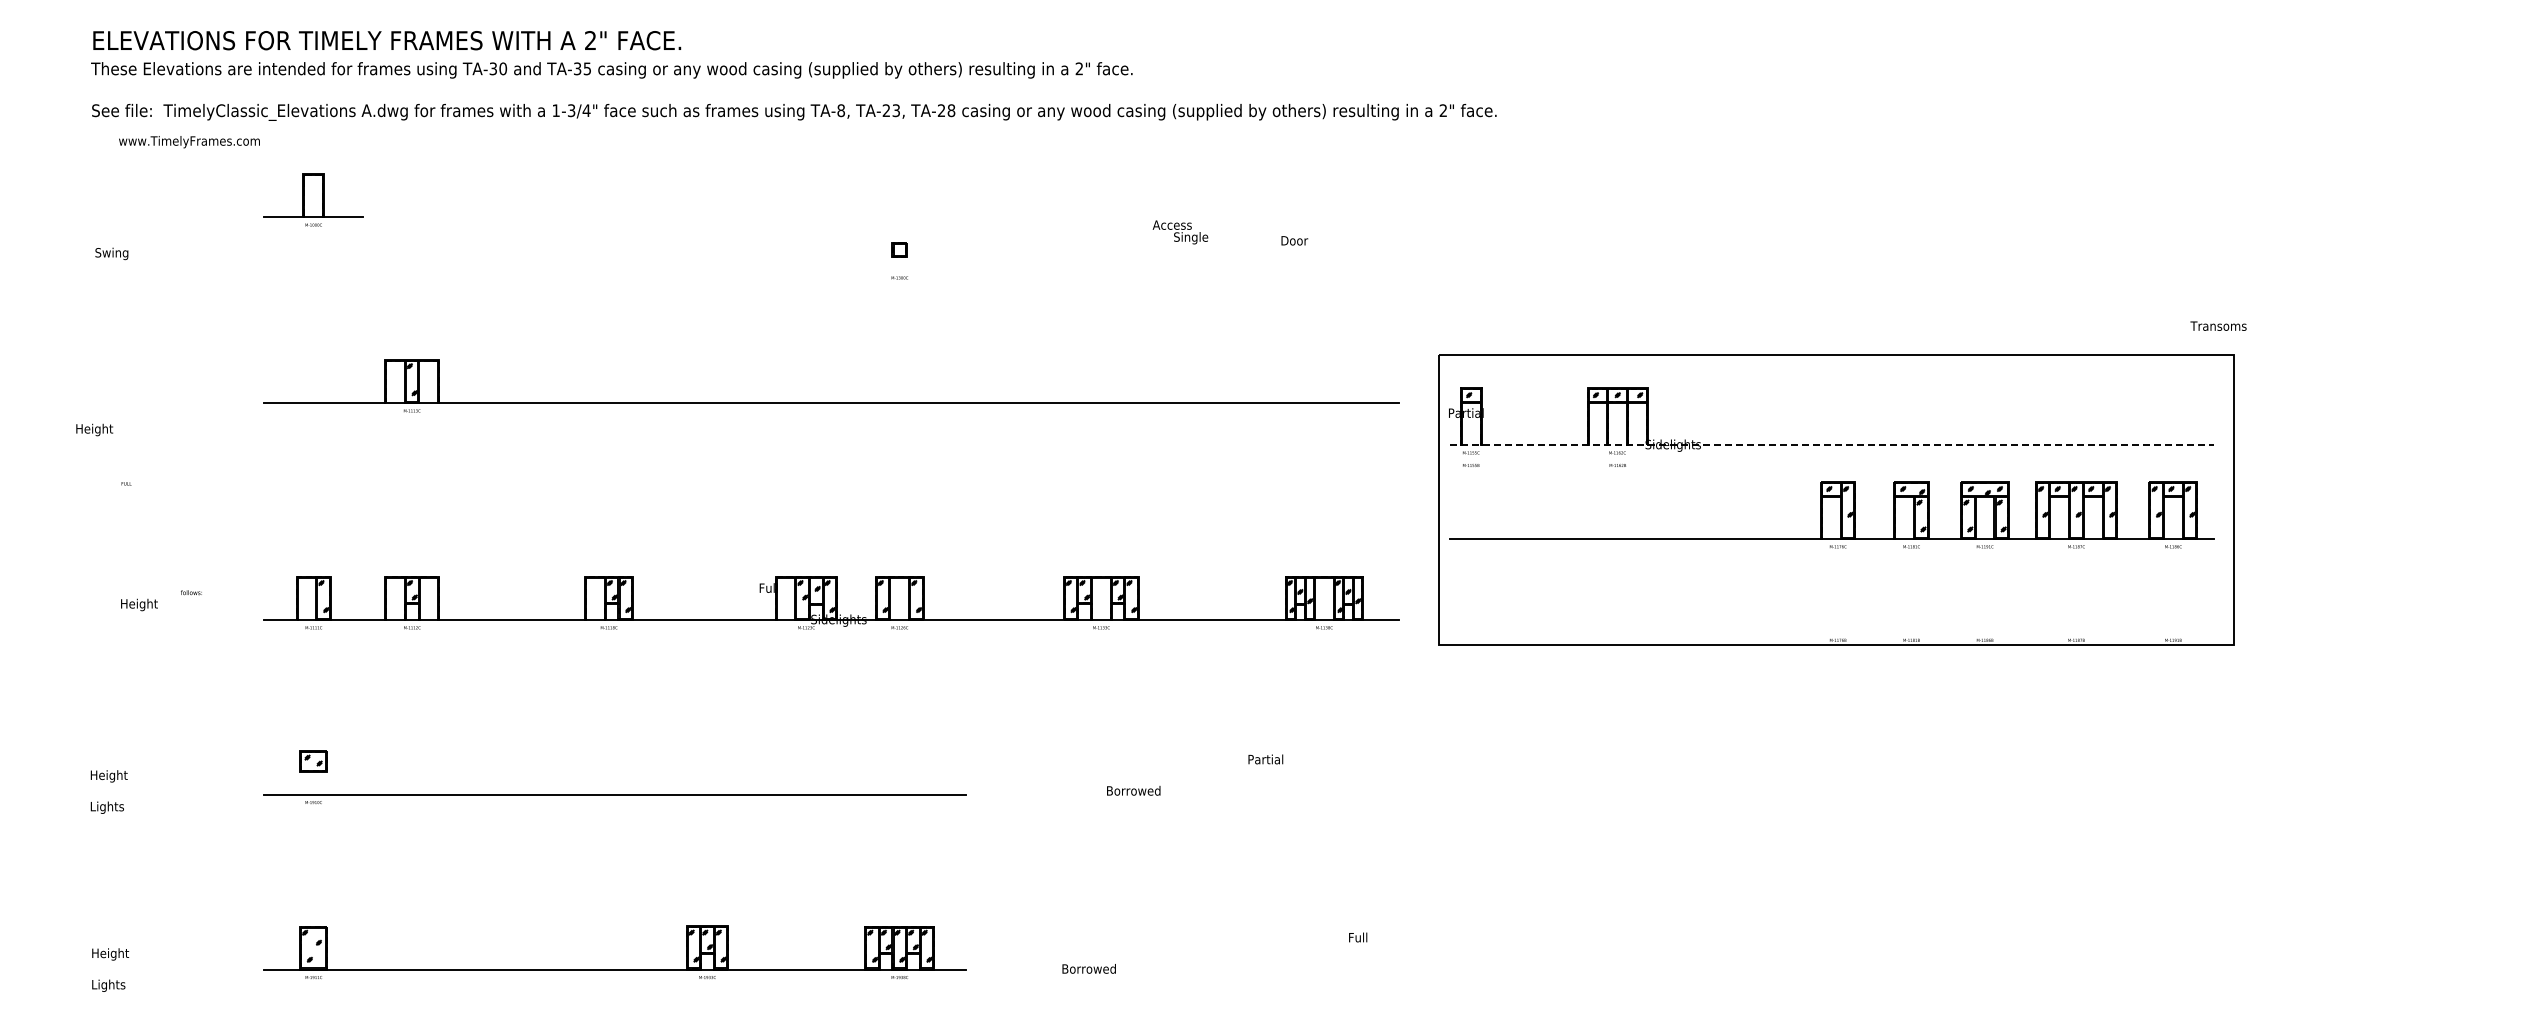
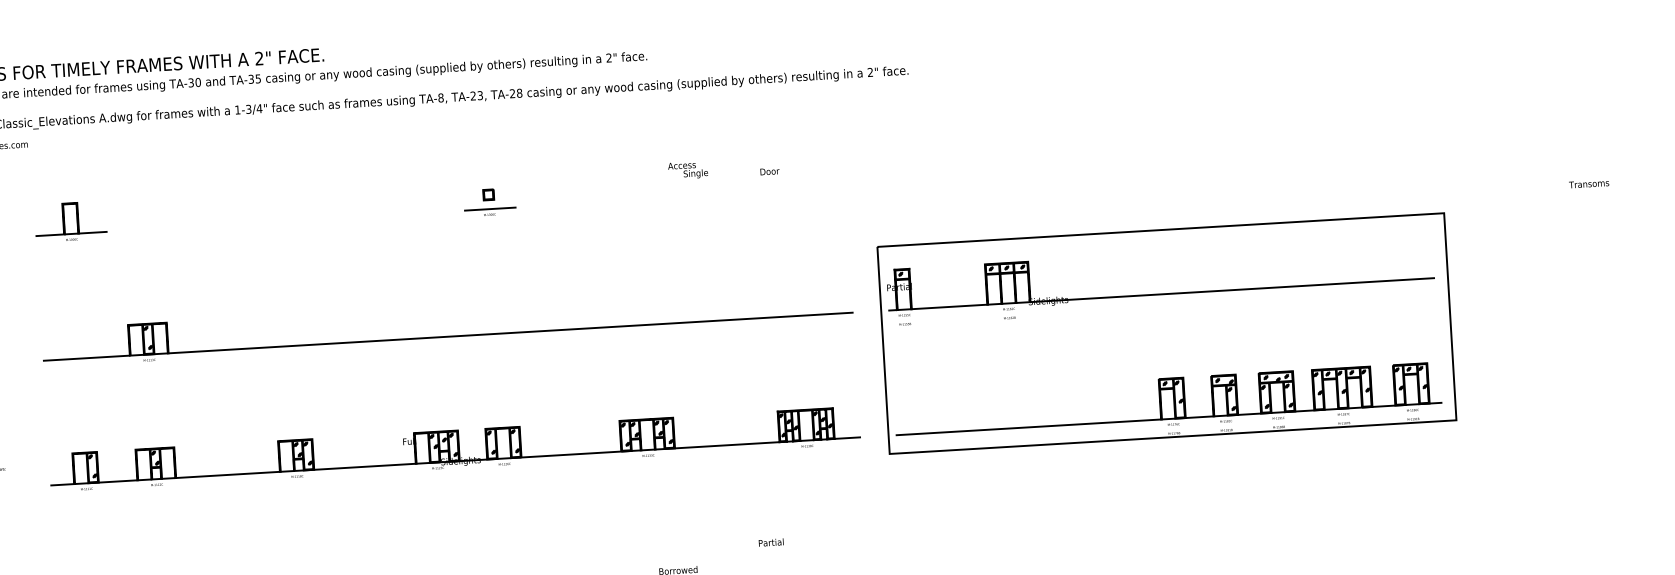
part: (313, 199) -> (70, 221), moved
line: (900, 270) -> (490, 209), added
text: (2218, 325) -> (1589, 183), moved
part: (831, 402) -> (448, 336), moved
line: (1832, 444) -> (1161, 294), dashed -> solid
part: (1831, 514) -> (1167, 401), moved

